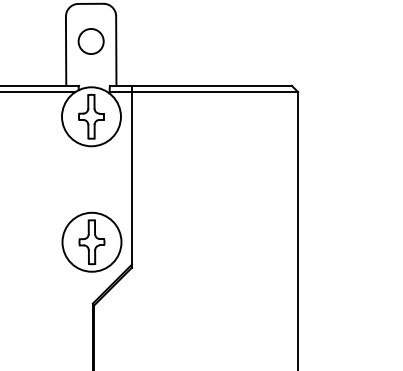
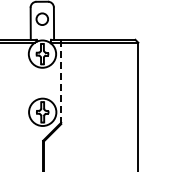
line: (132, 175) -> (61, 81), solid -> dashed

